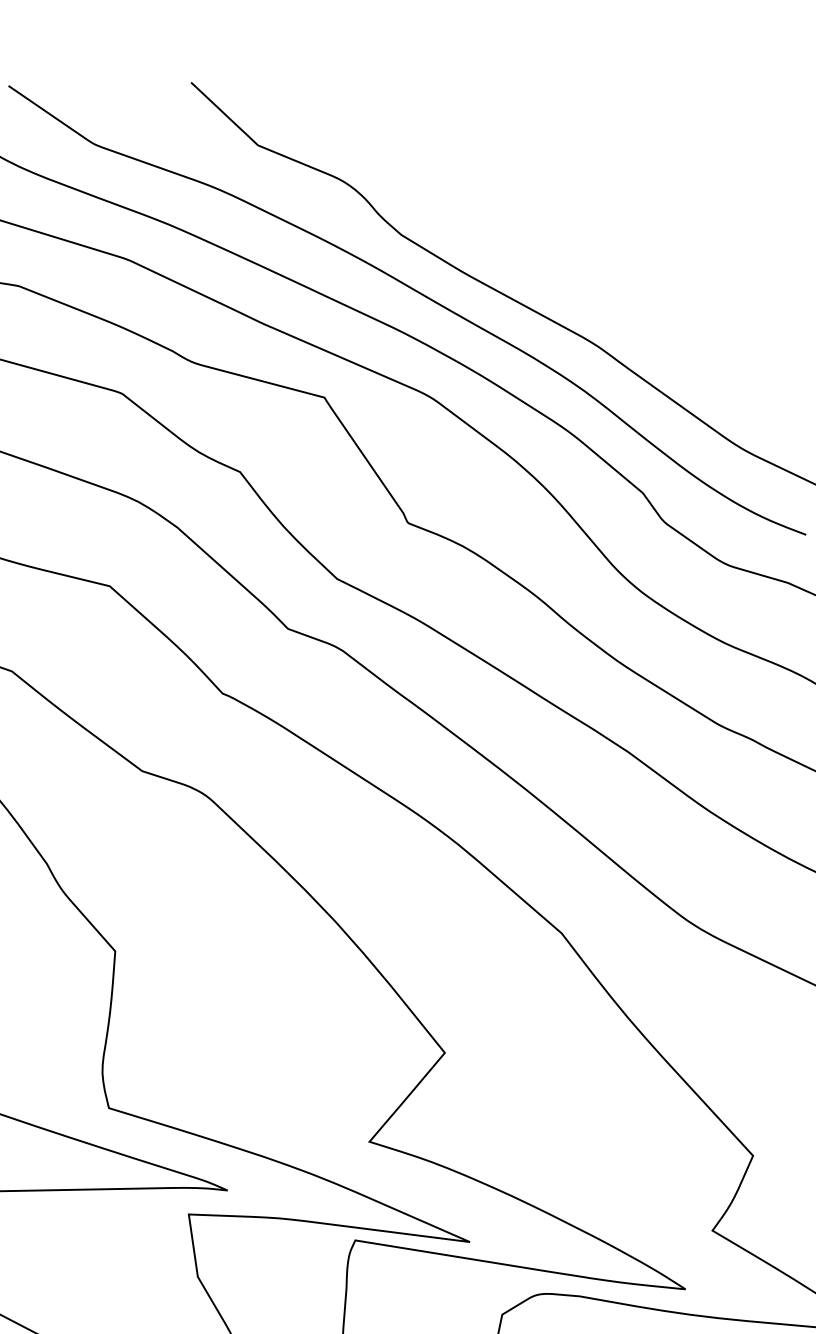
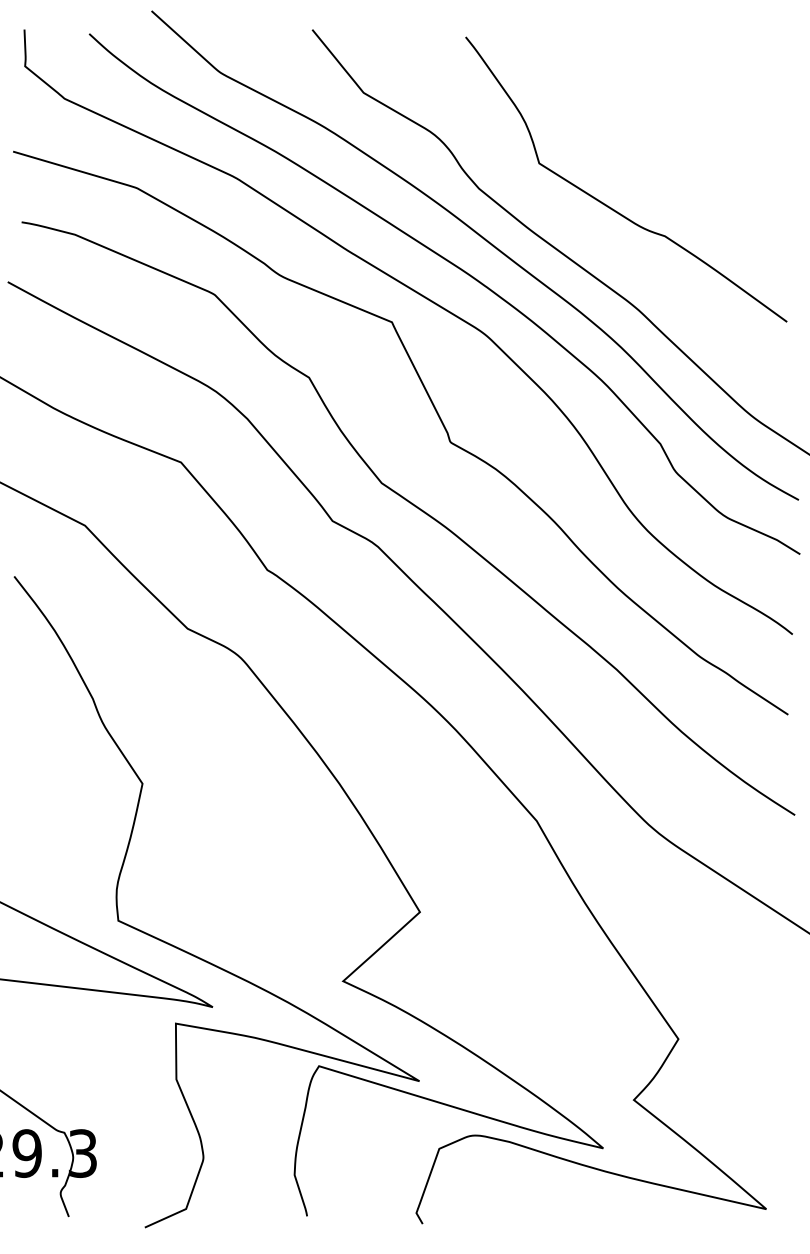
curve: (548, 234) -> (608, 205), added

